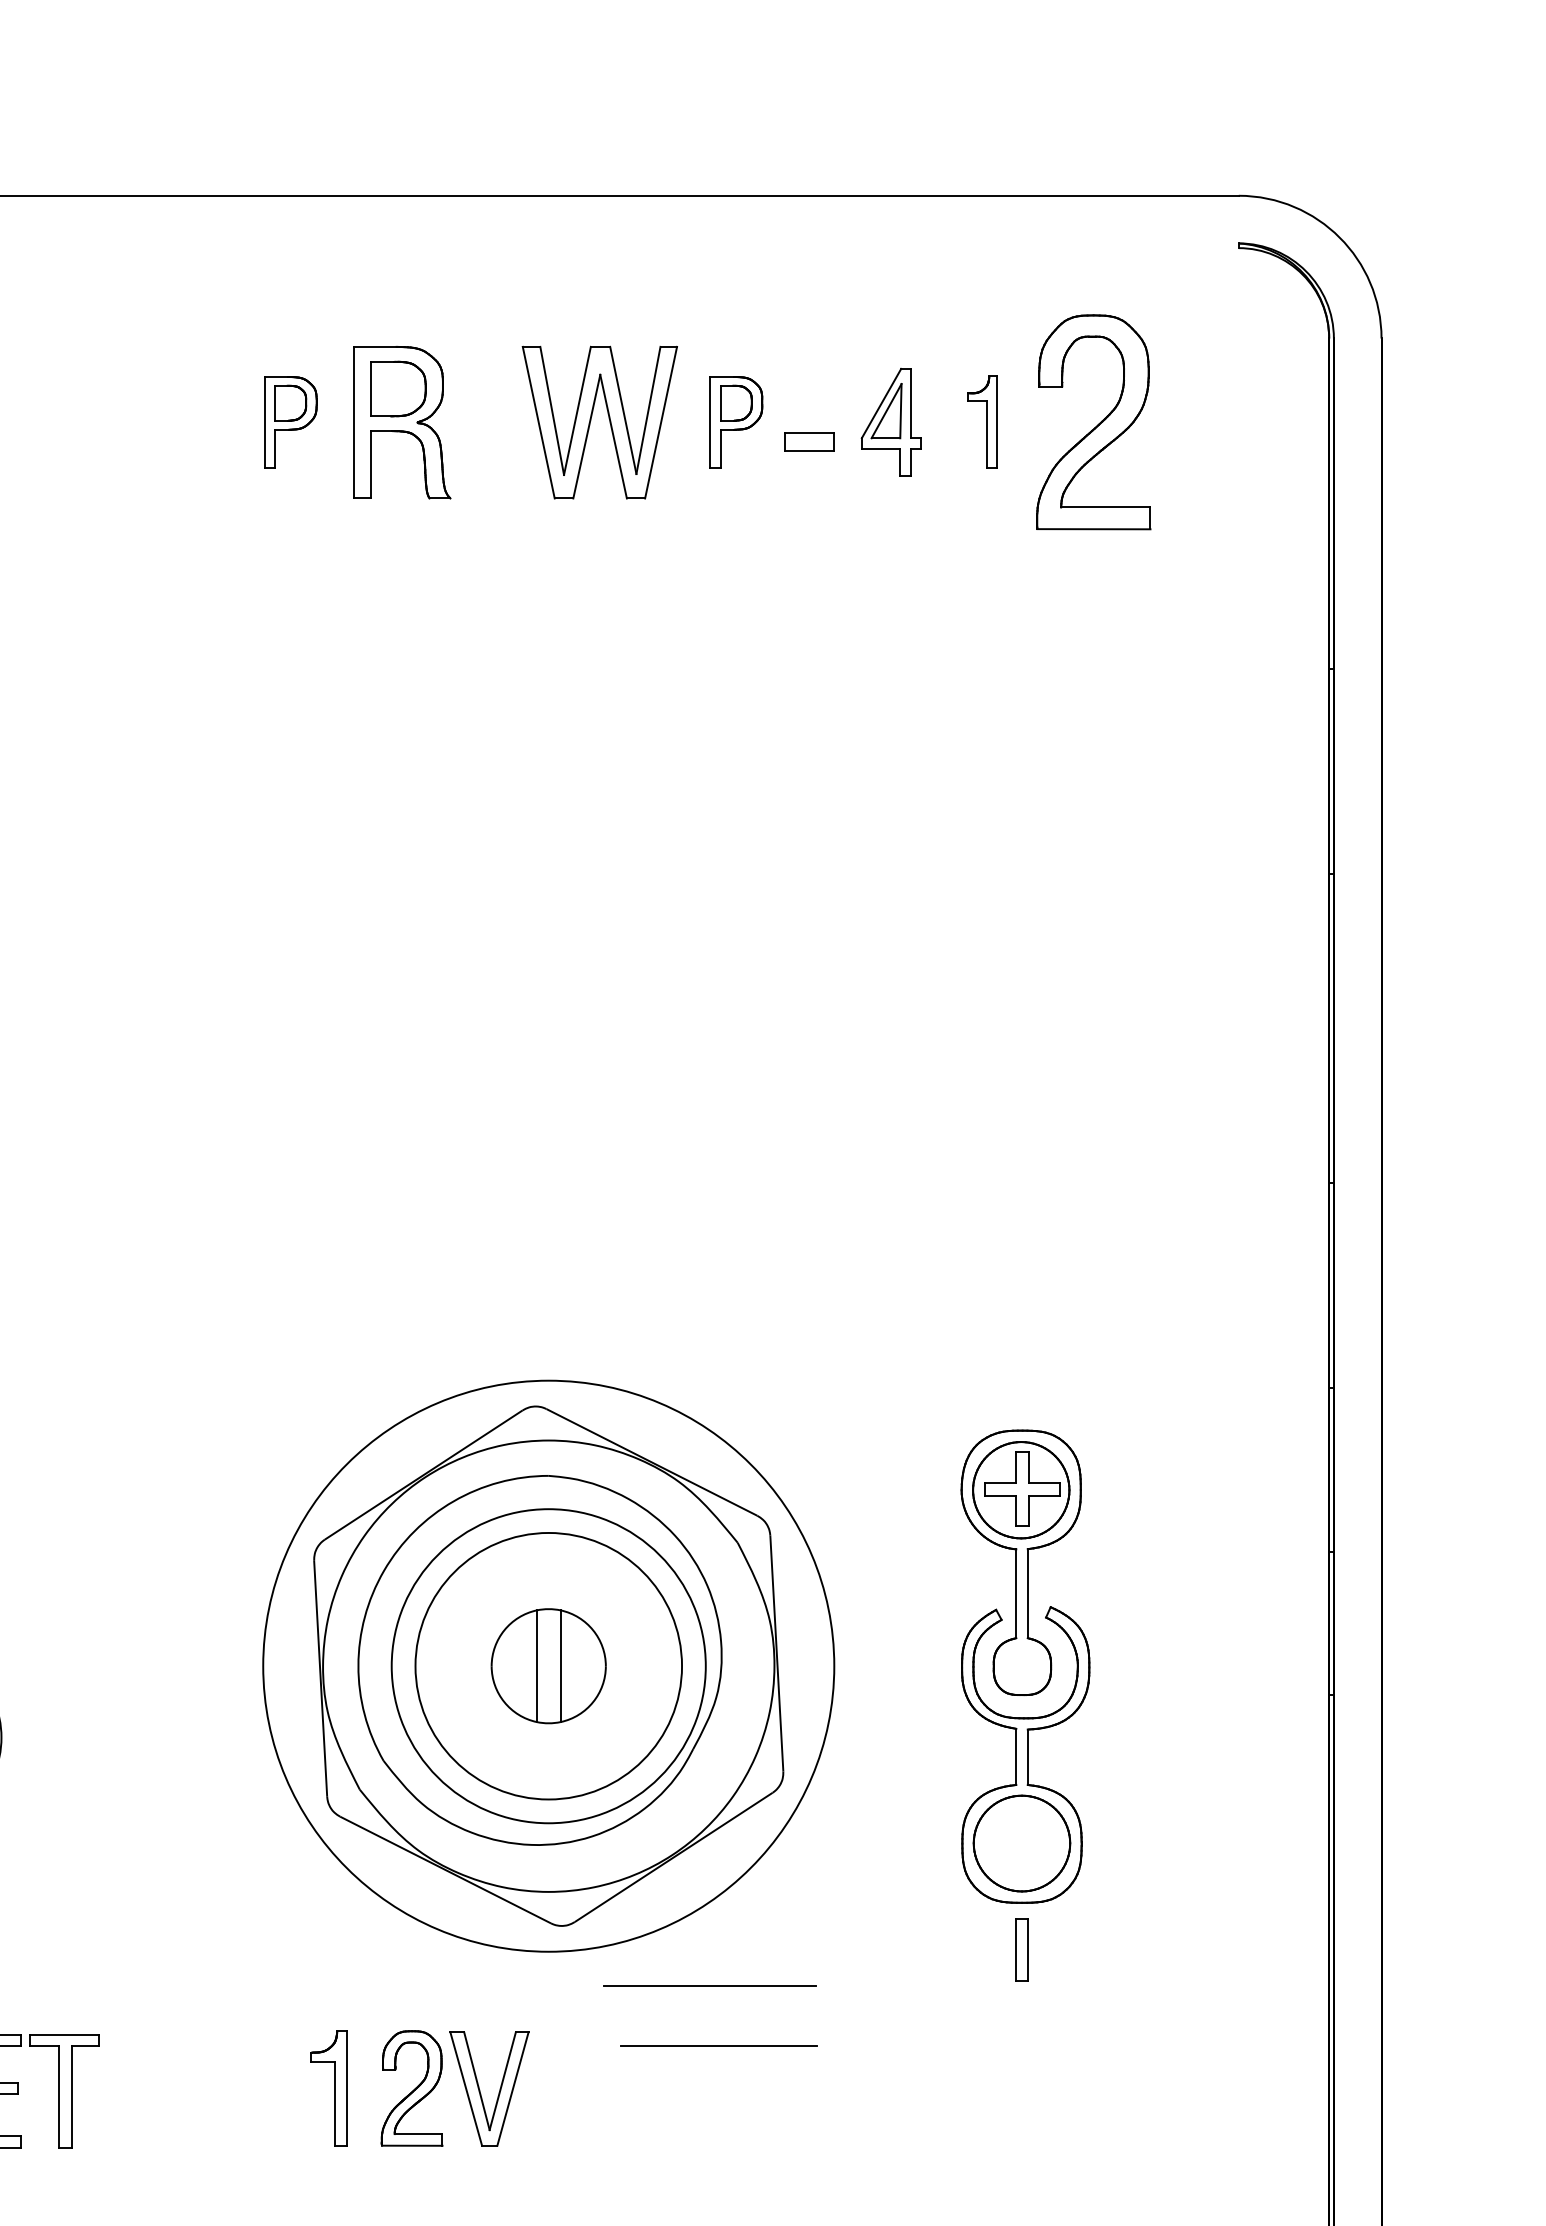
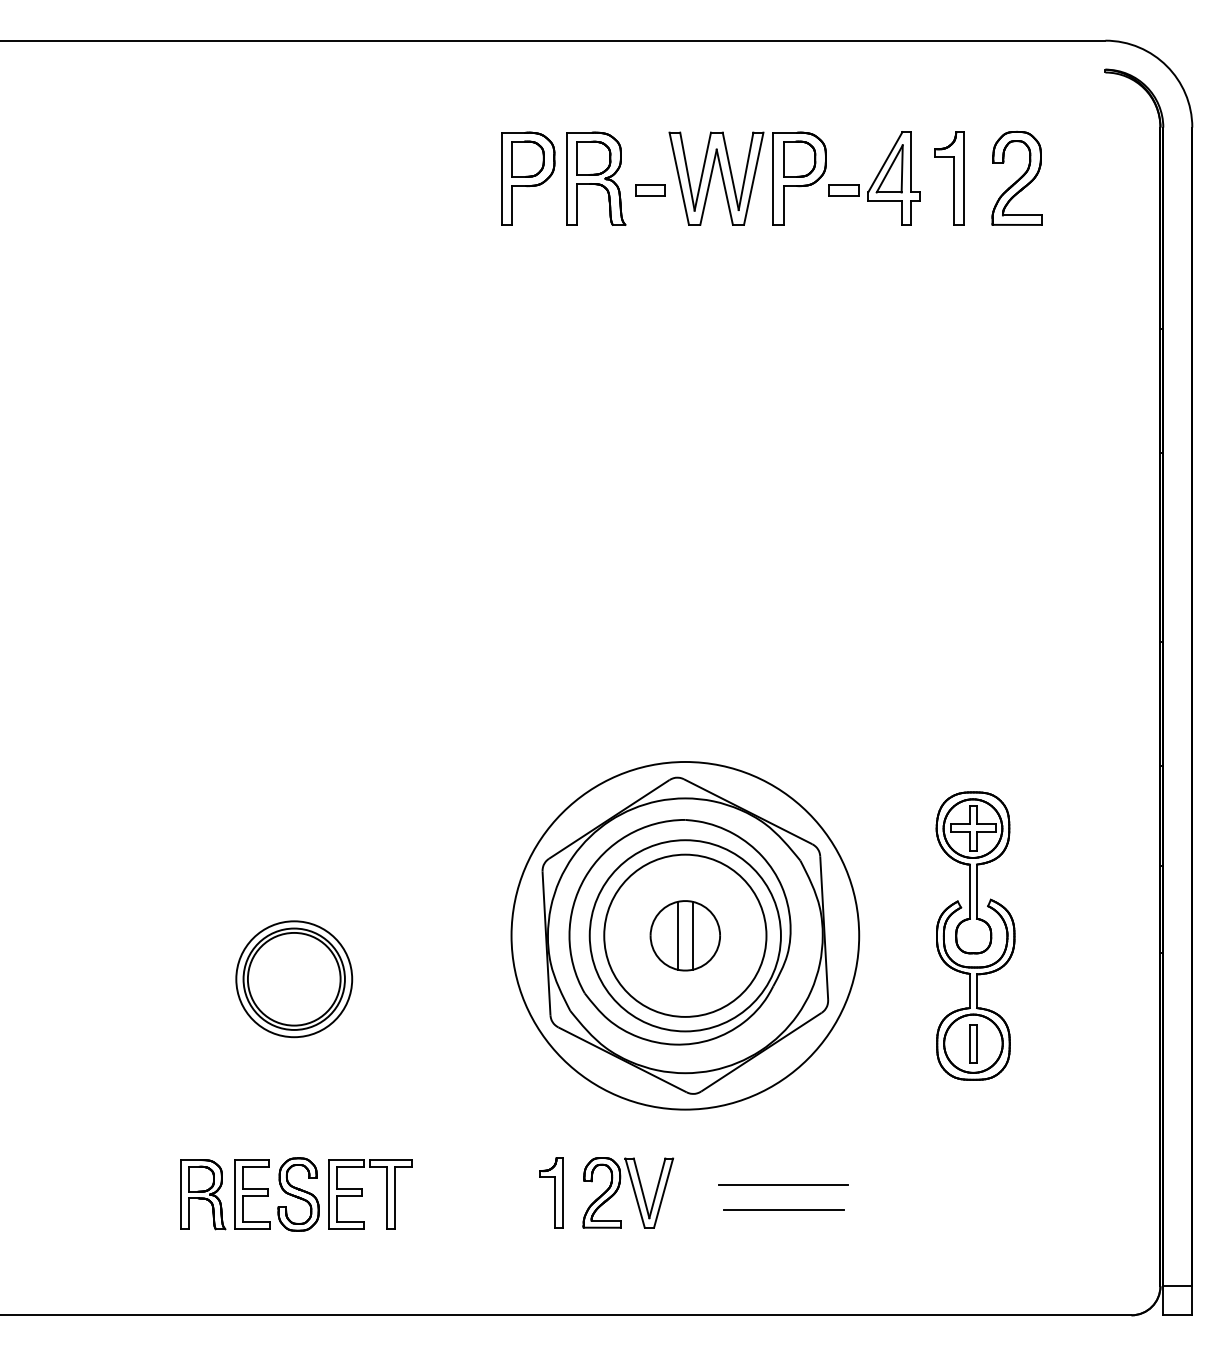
part: (1092, 420) -> (1016, 177), size x0.71
part: (291, 422) -> (528, 178), size x1.67
part: (736, 422) -> (799, 178), size x1.67
part: (890, 422) -> (893, 178), size x1.43
part: (982, 422) -> (949, 178), size x1.67
part: (491, 441) -> (650, 190), added
part: (1022, 1949) -> (973, 1043), moved
line: (709, 1984) -> (783, 1184), moved
line: (718, 2045) -> (783, 1209), moved

